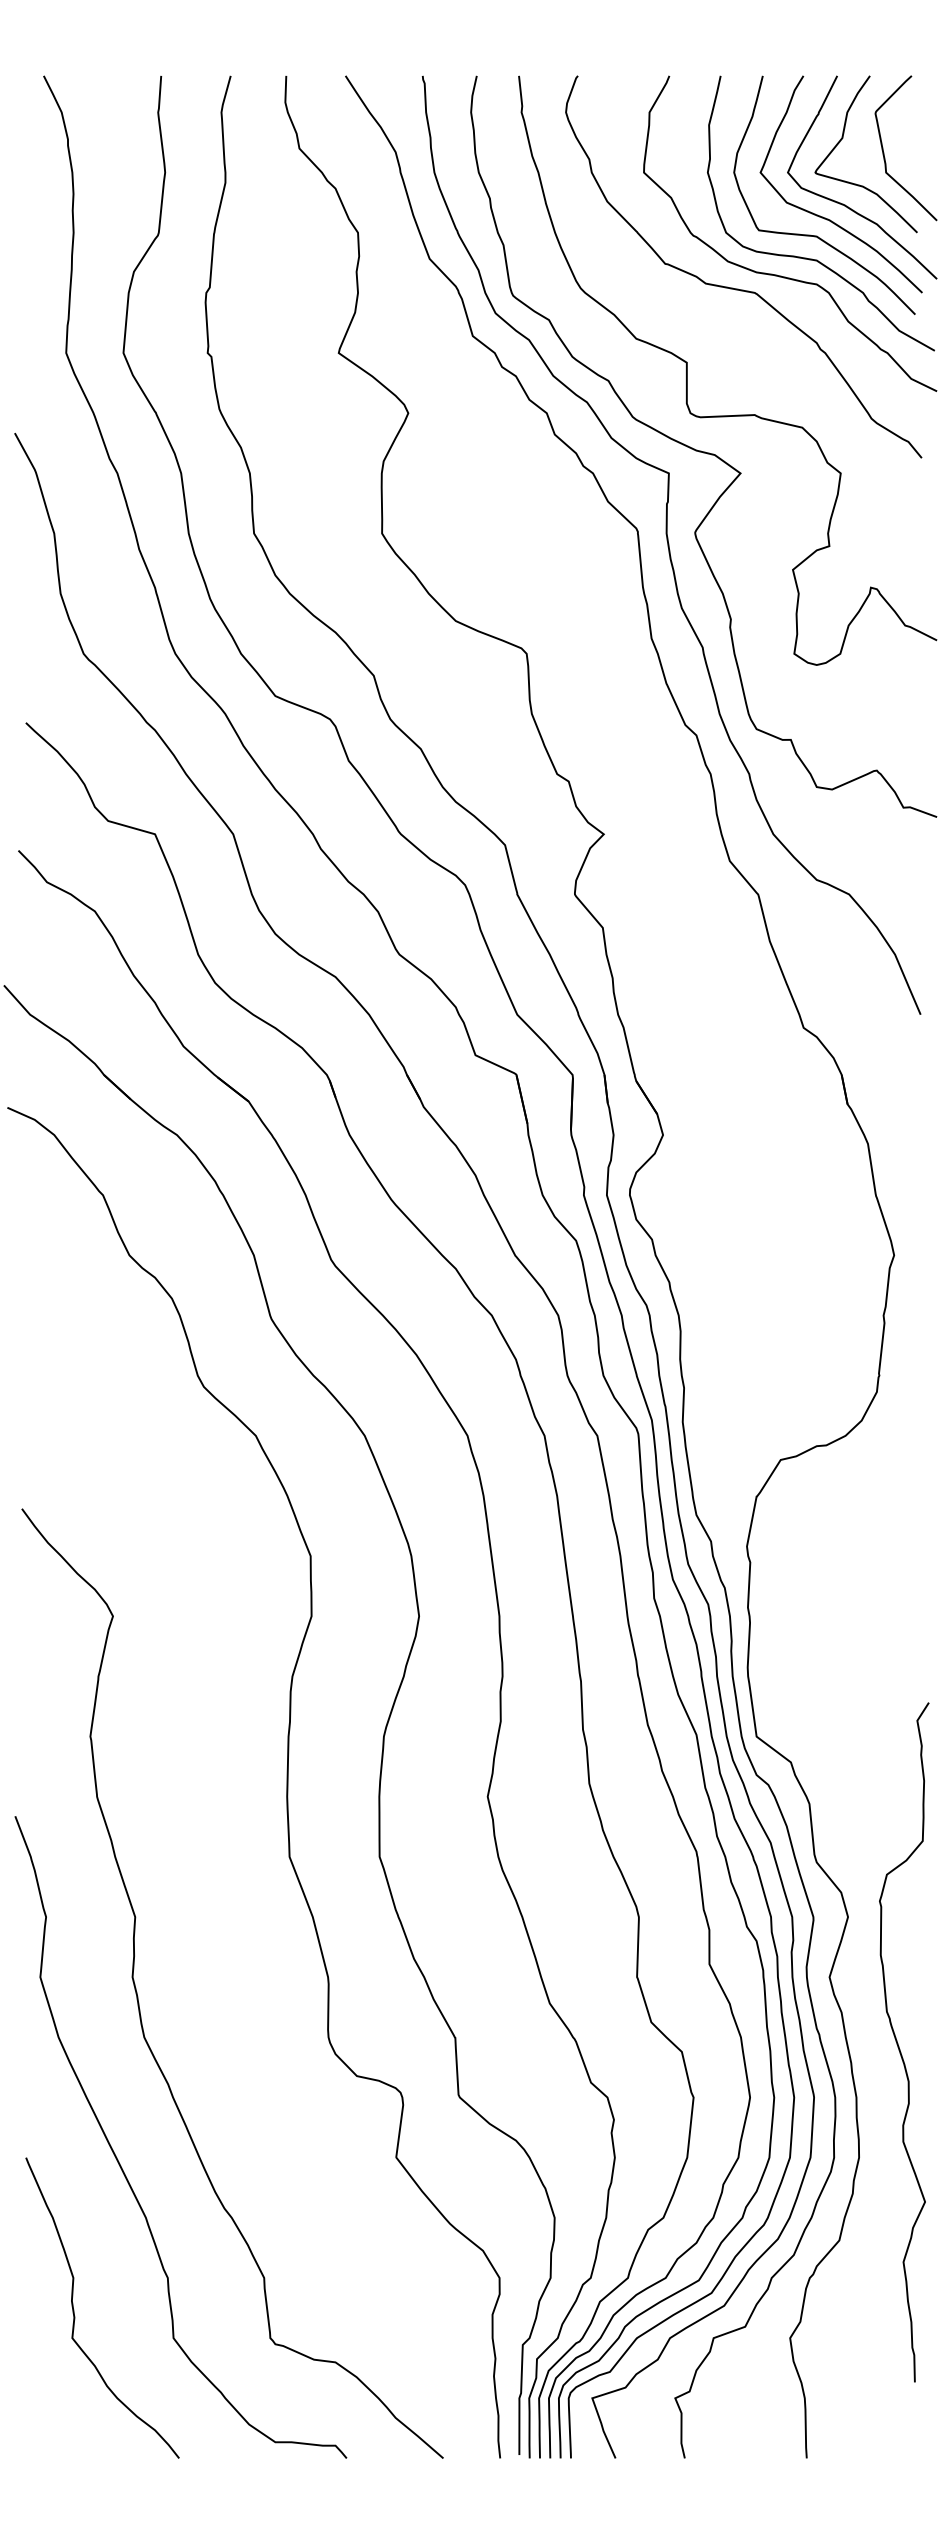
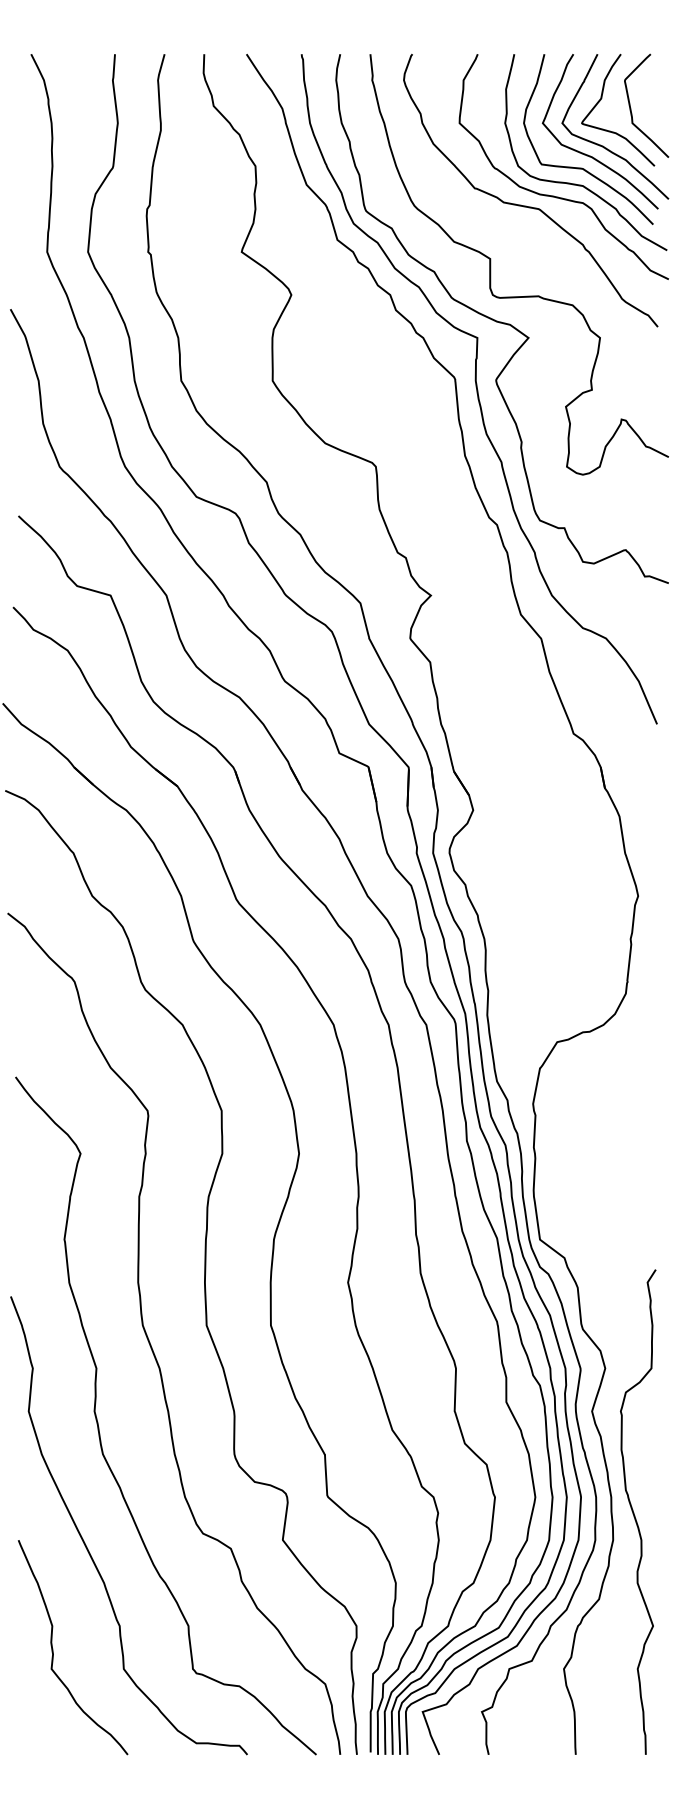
curve: (210, 1880) -> (150, 1342), added
curve: (898, 2043) -> (634, 1512), moved

